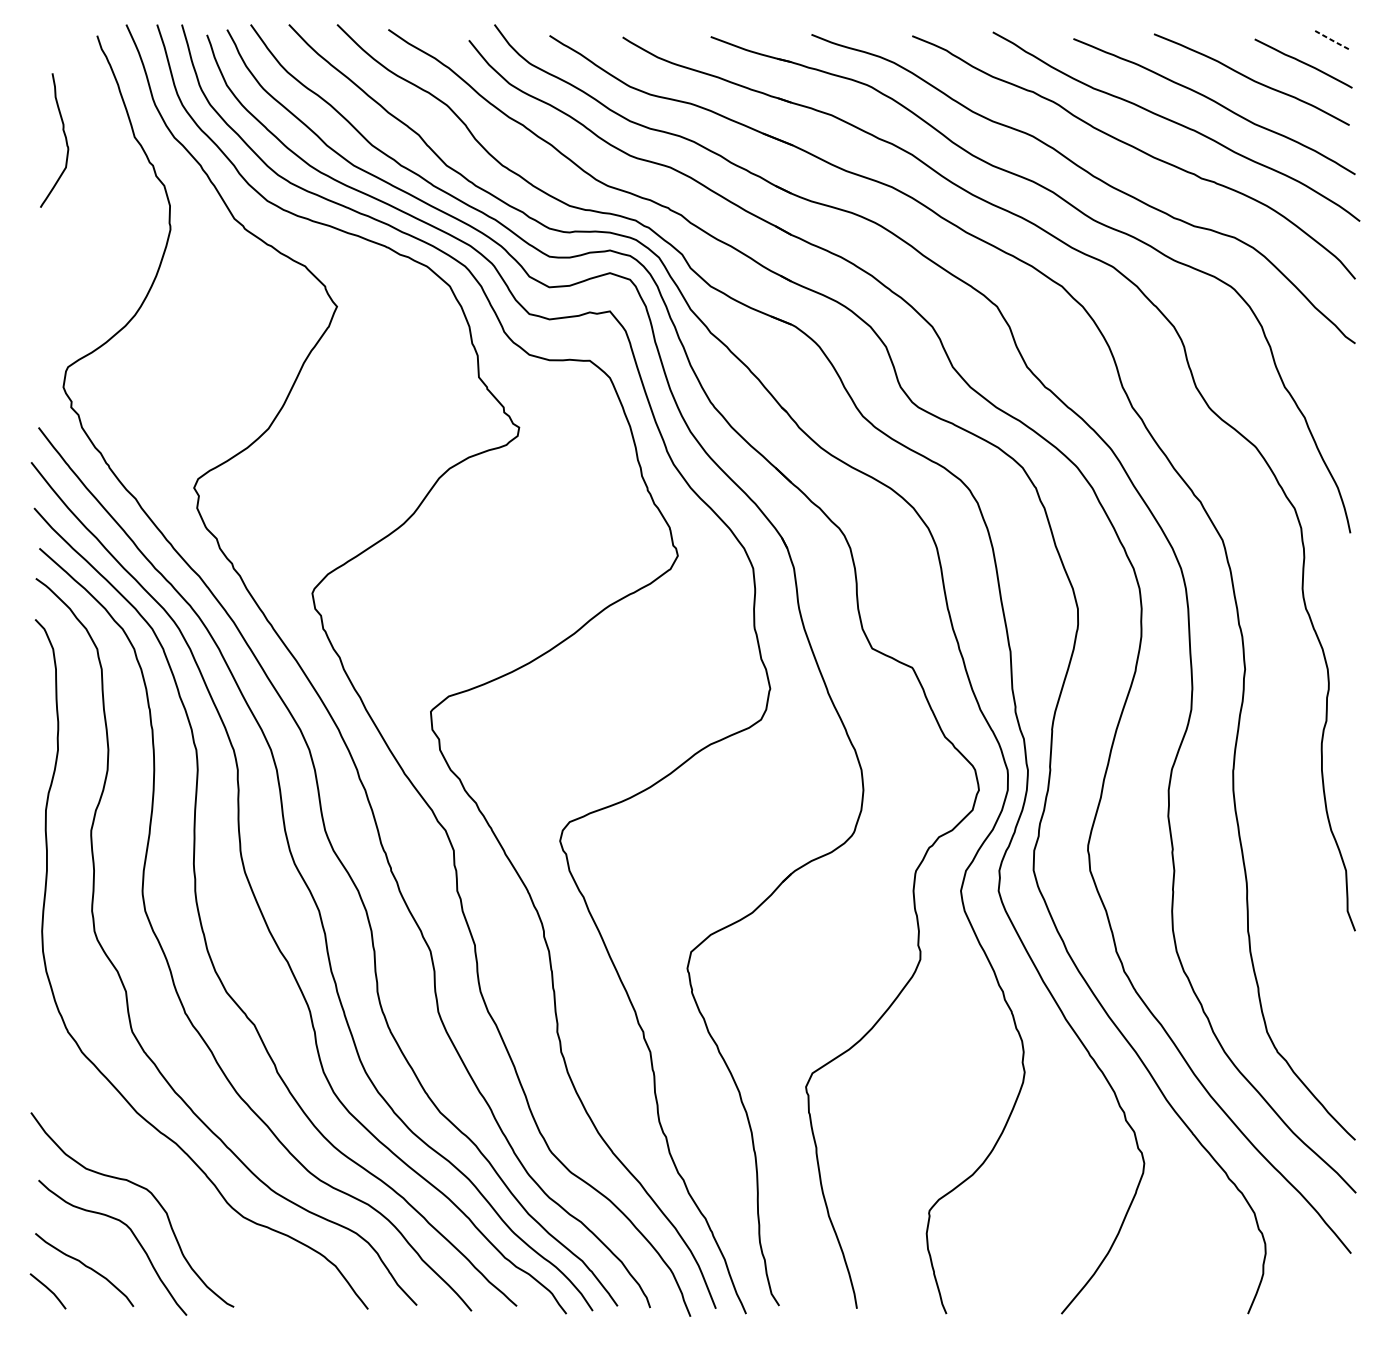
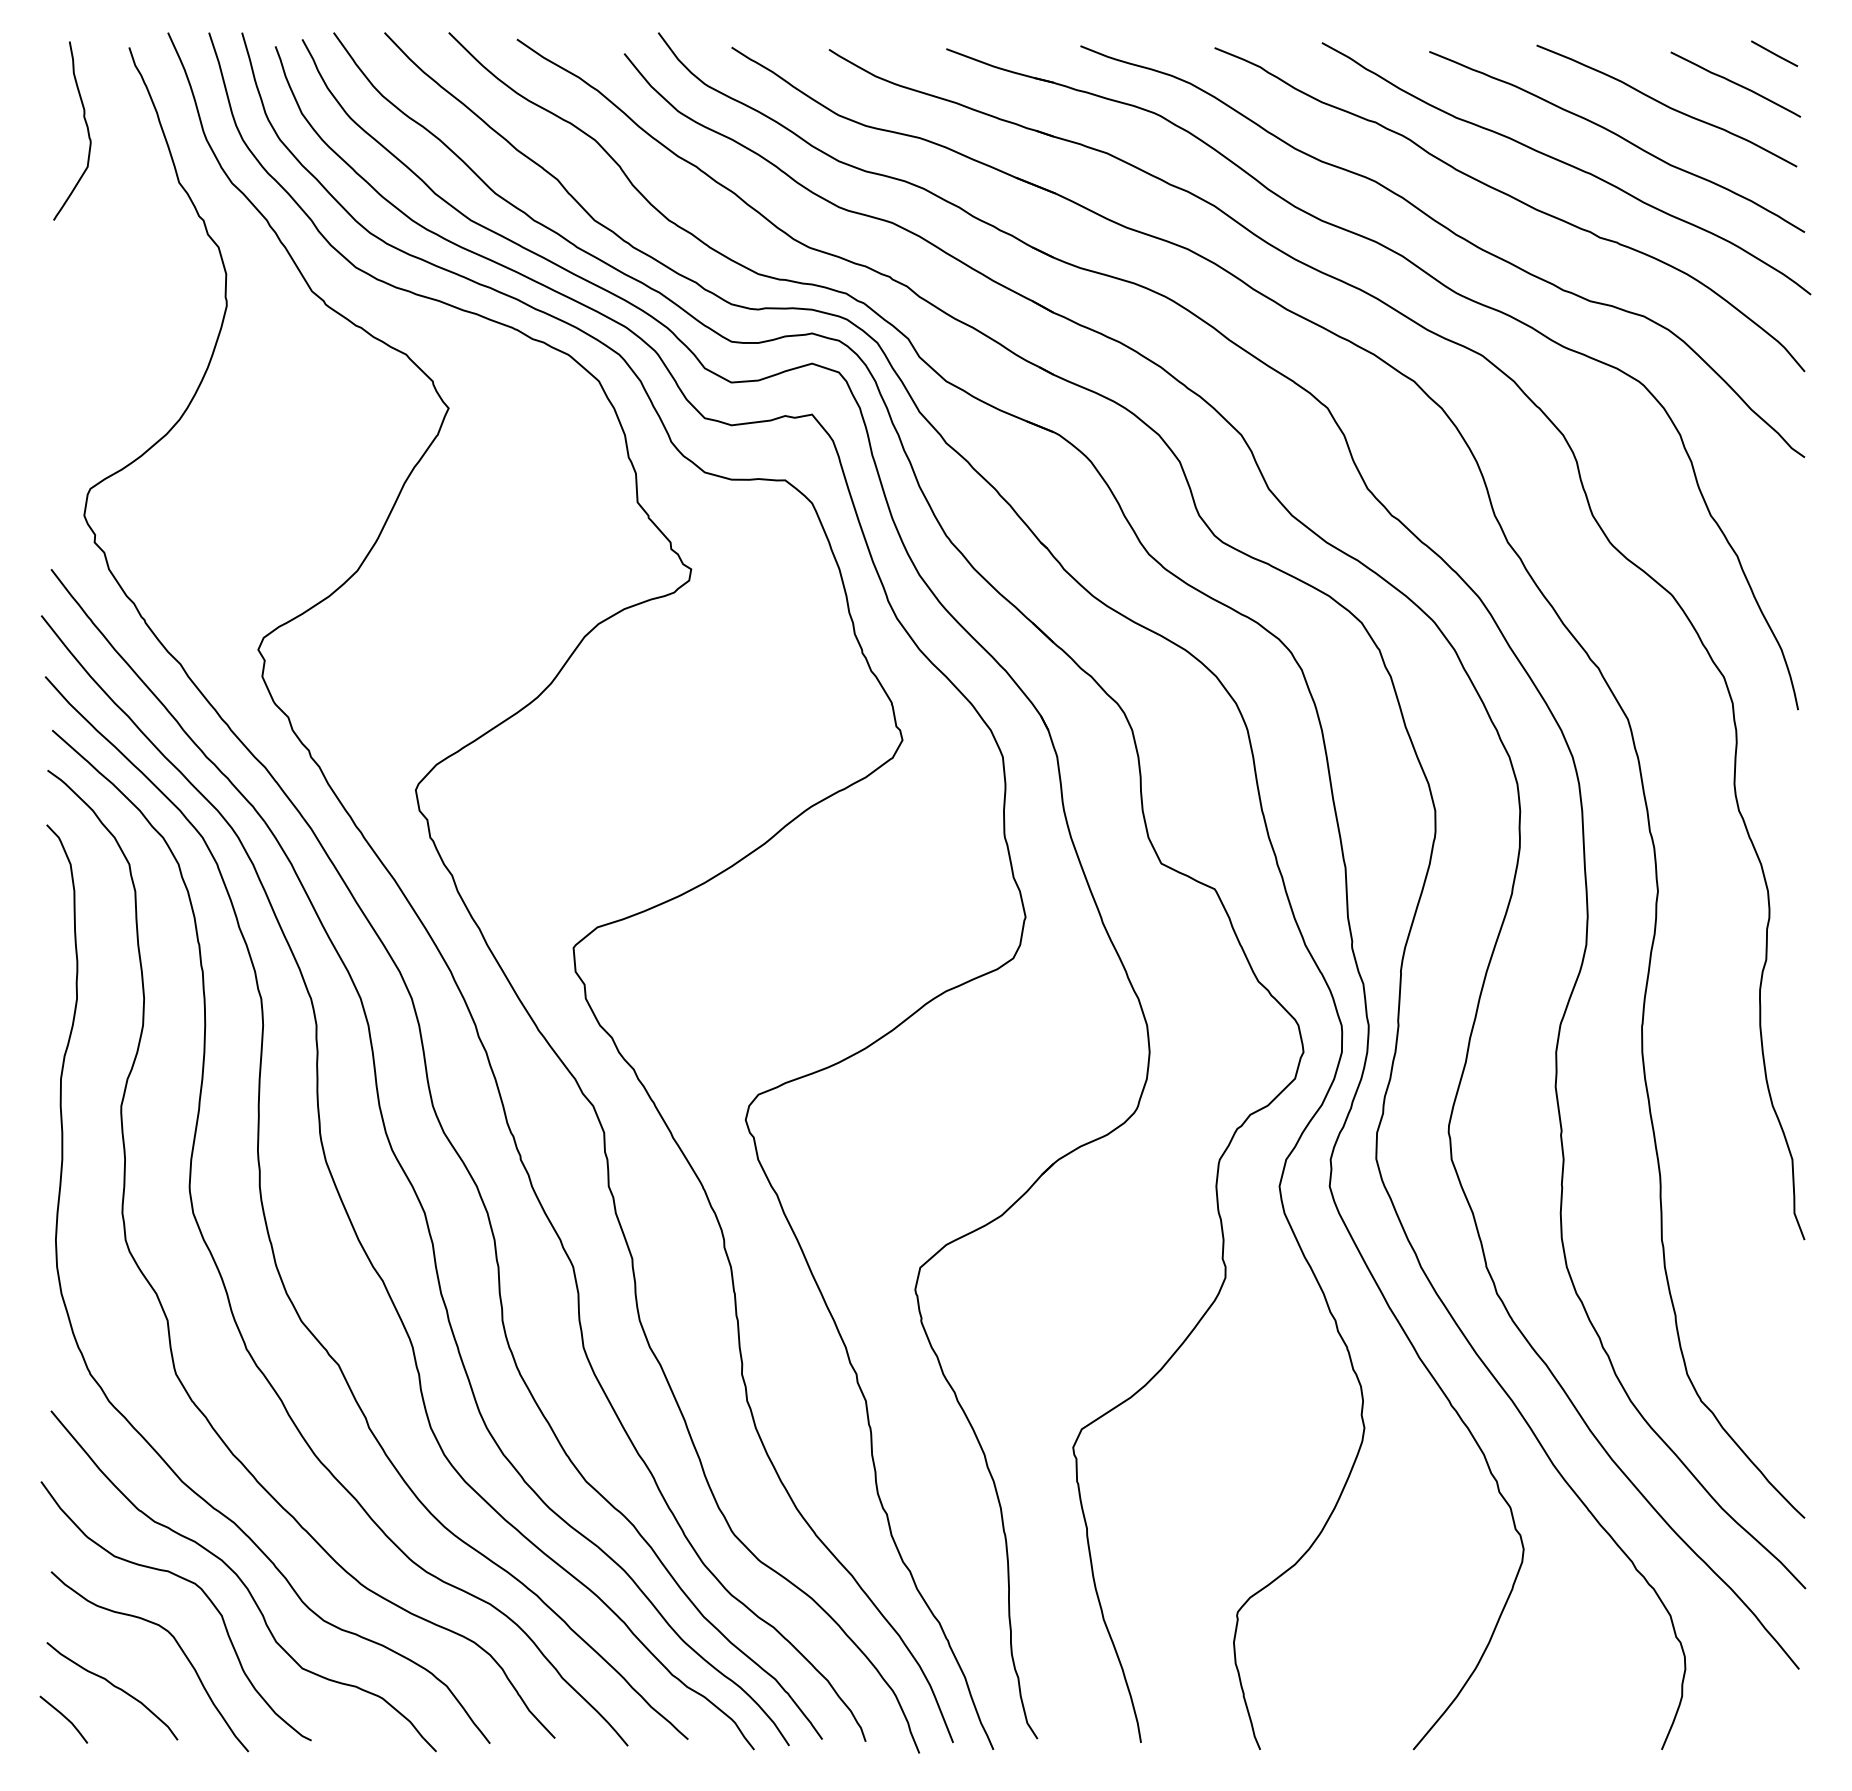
line: (1333, 40) -> (1775, 54), dashed -> solid
curve: (64, 135) -> (85, 124), moved
curve: (183, 1187) -> (243, 1581), added

